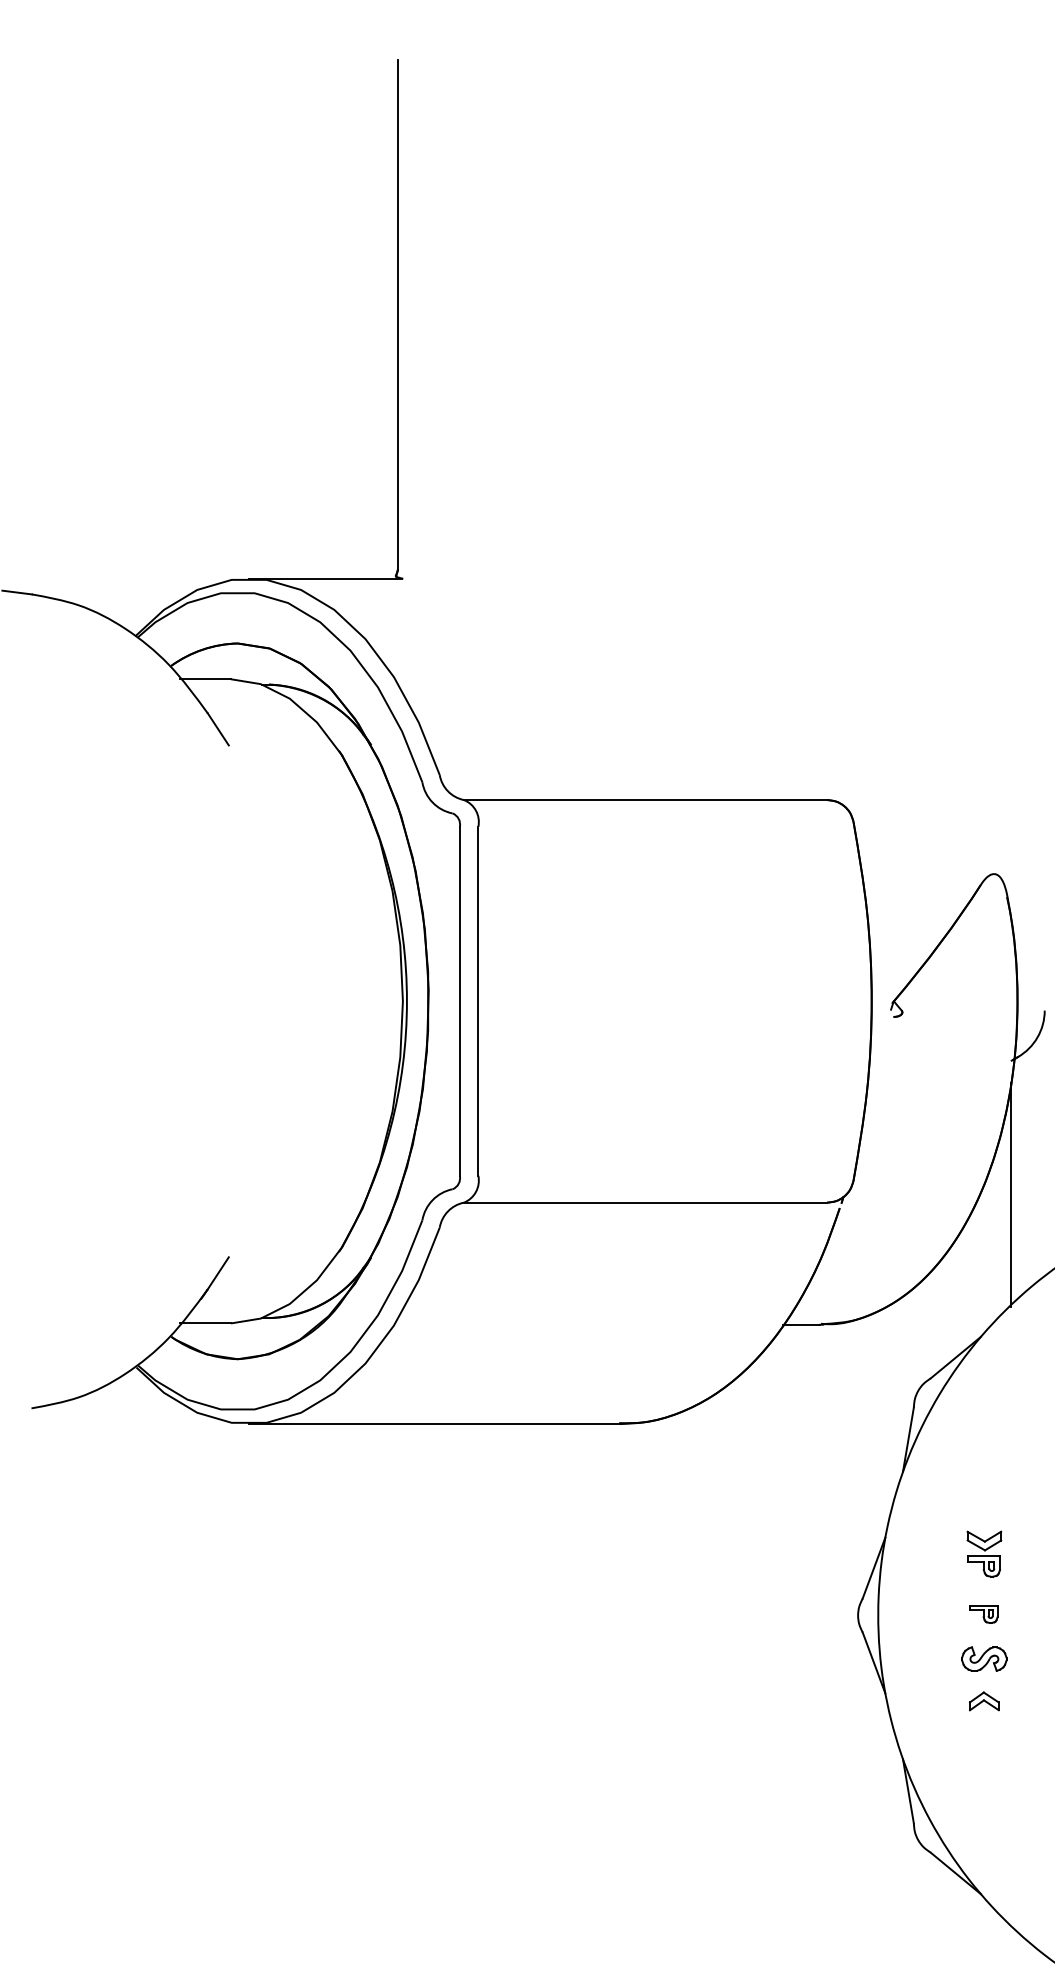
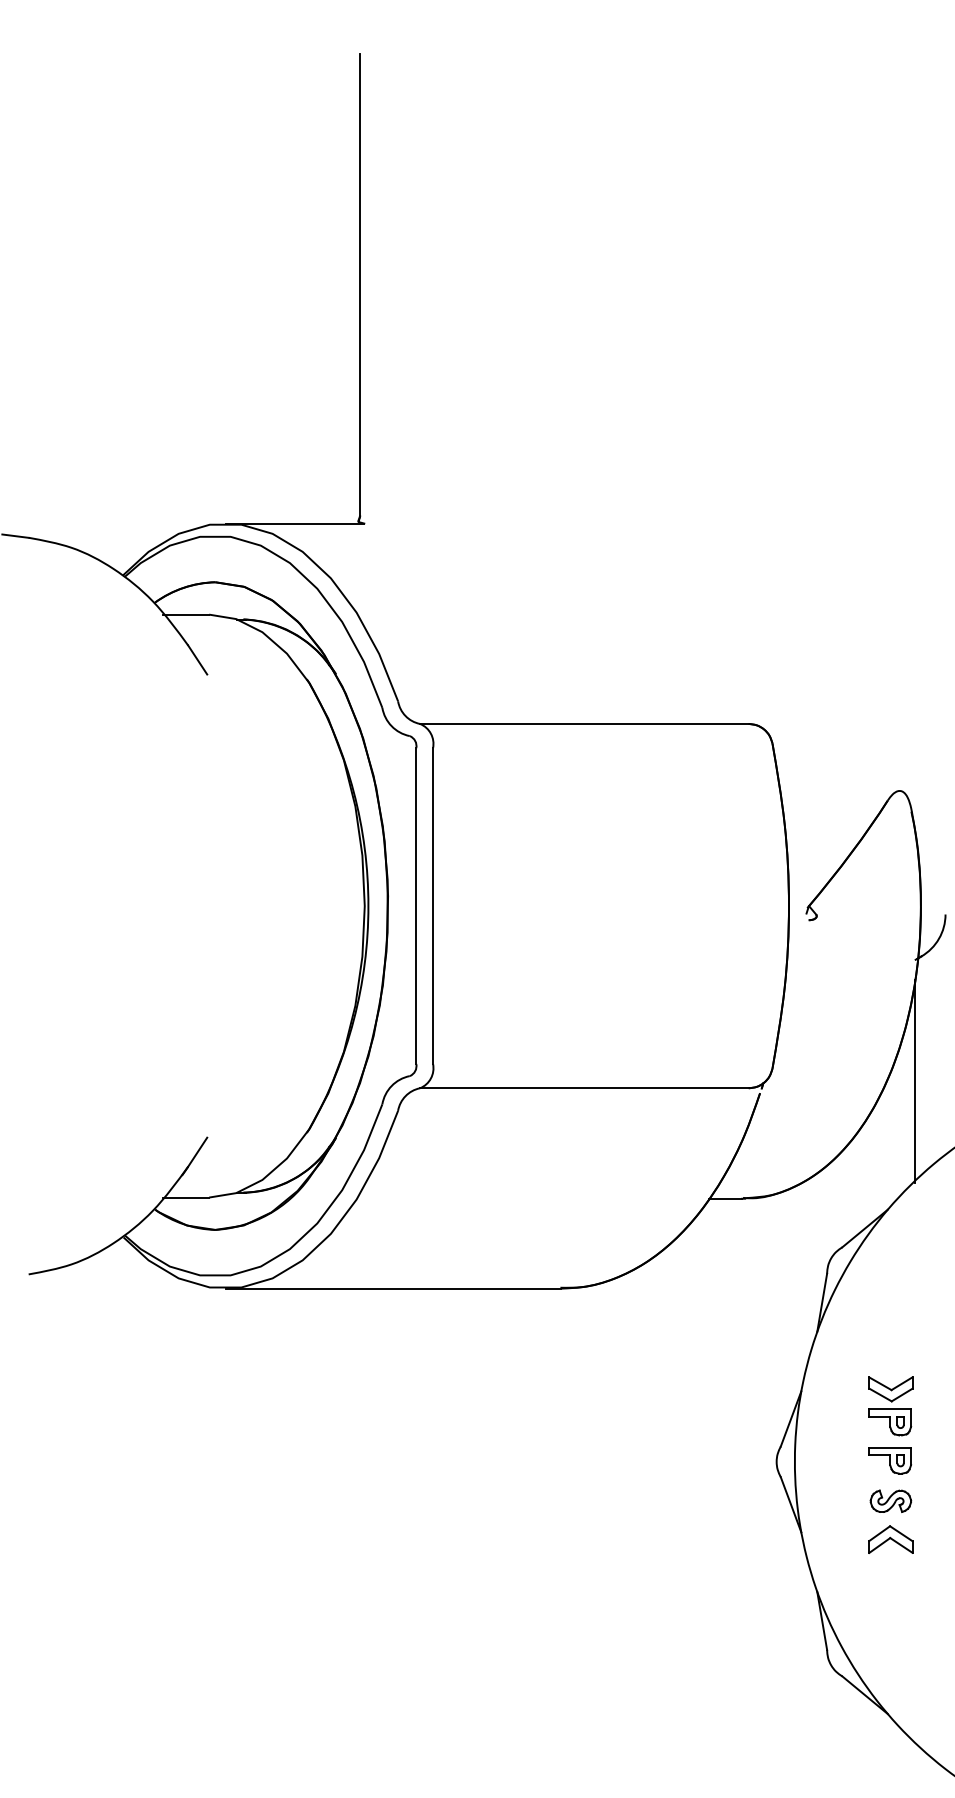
part: (983, 1554) -> (890, 1406), size x1.43
part: (983, 1614) -> (890, 1460), size x1.67
part: (983, 1701) -> (890, 1539), size x1.67

